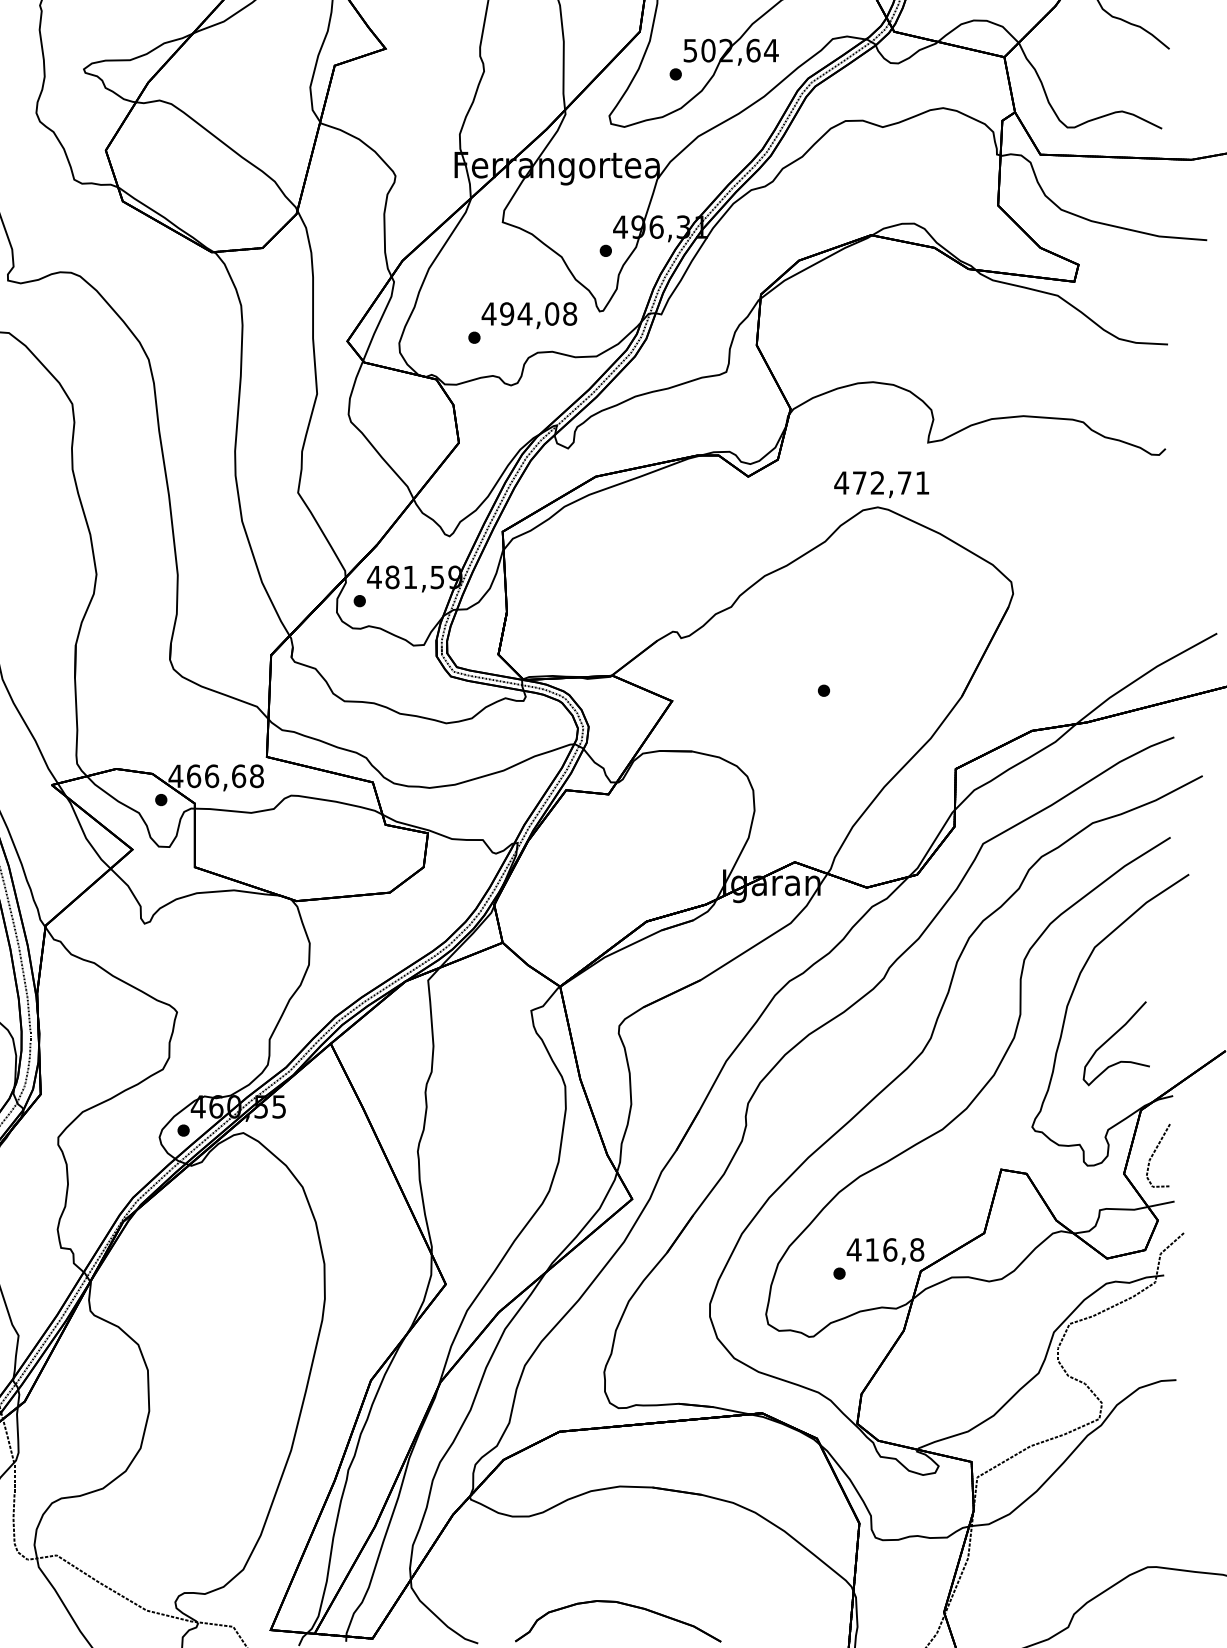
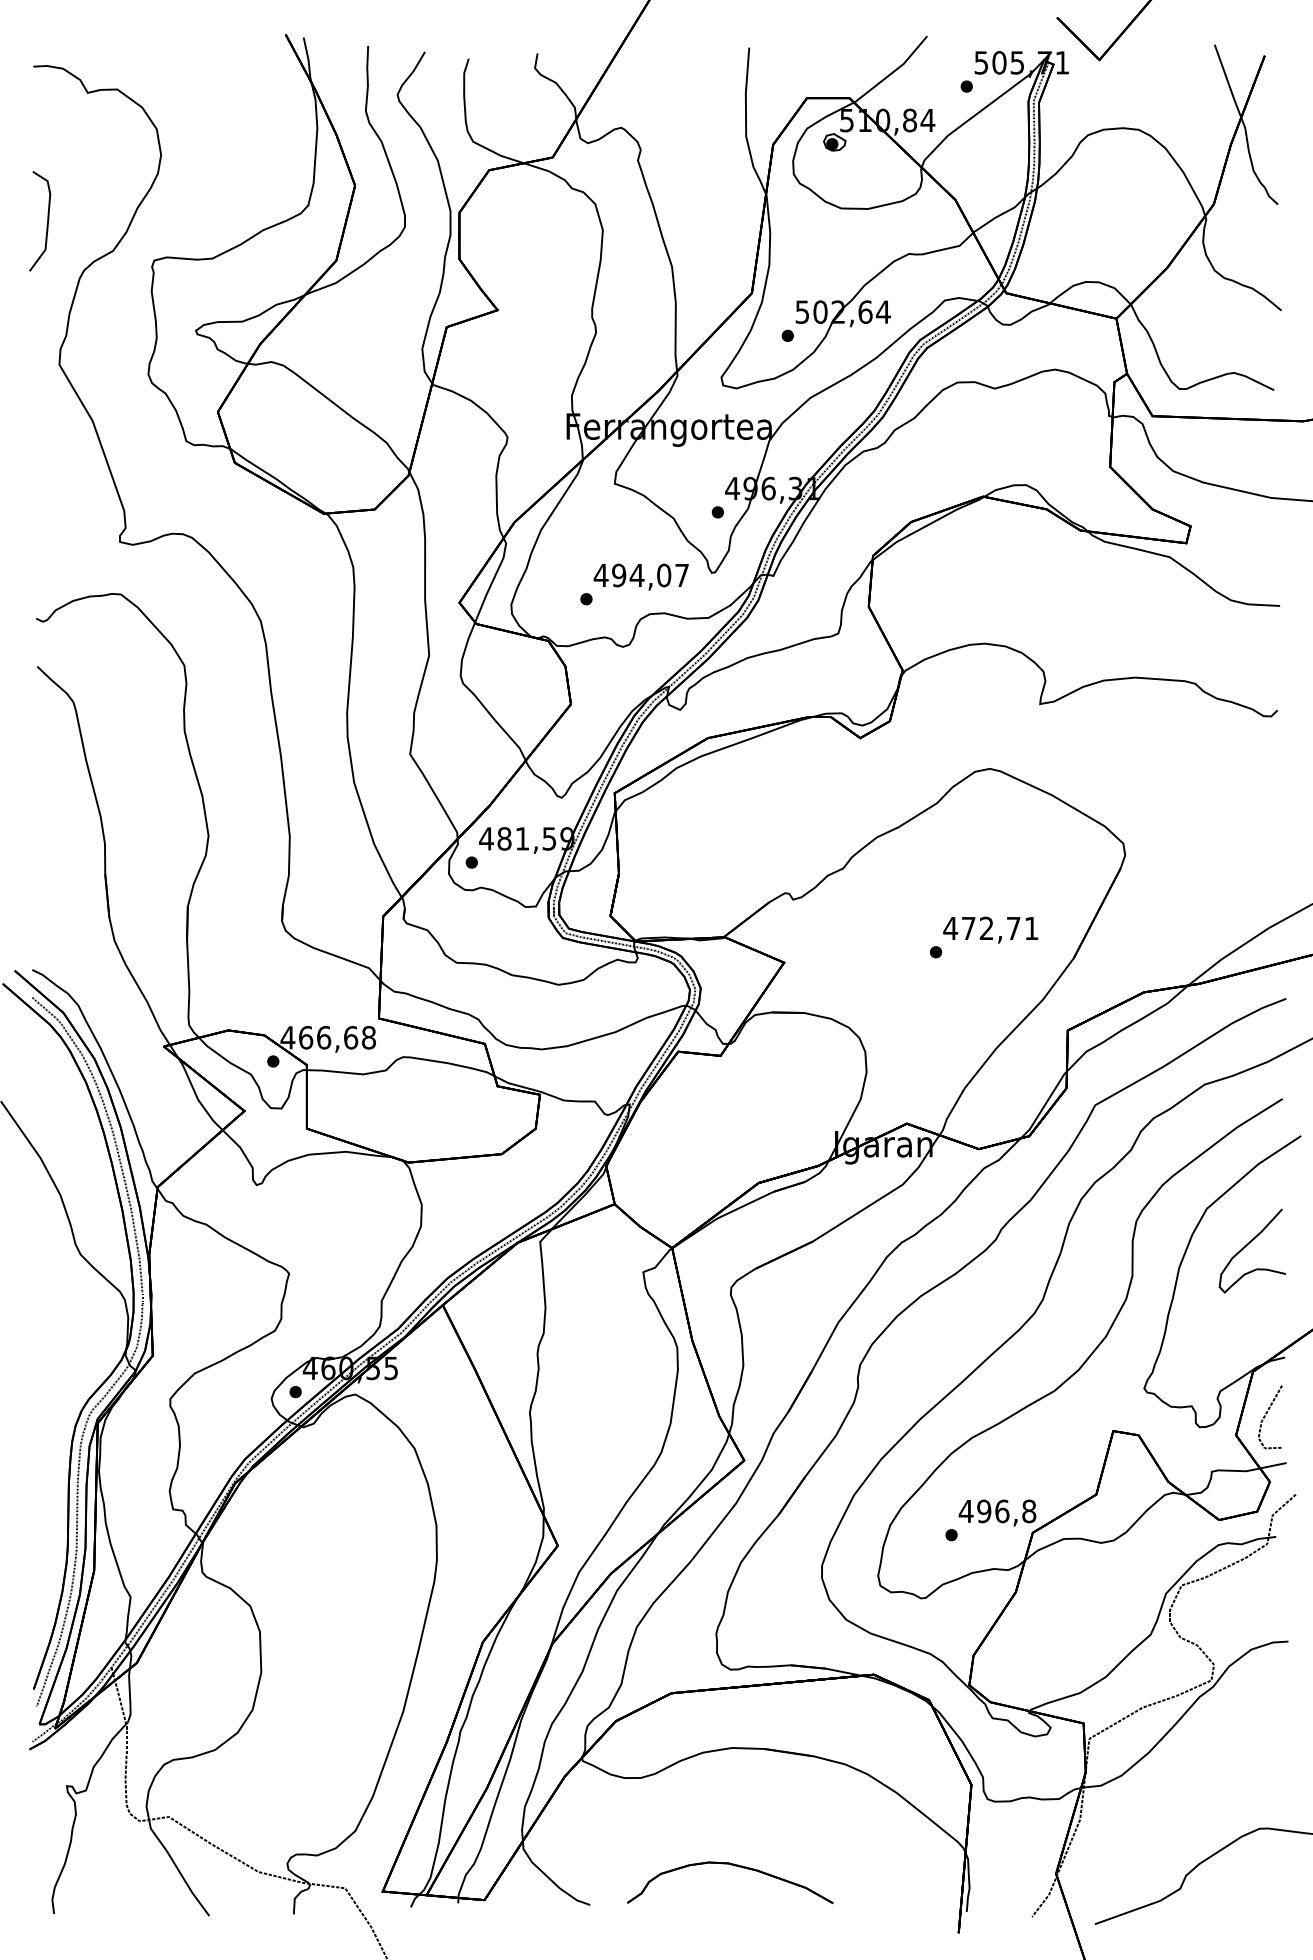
text: (570, 314) -> (682, 575), 494,08 -> 494,07
text: (881, 484) -> (990, 929), moved
part: (1113, 1037) -> (1249, 1244), moved
text: (872, 1250) -> (984, 1511), 416,8 -> 496,8

